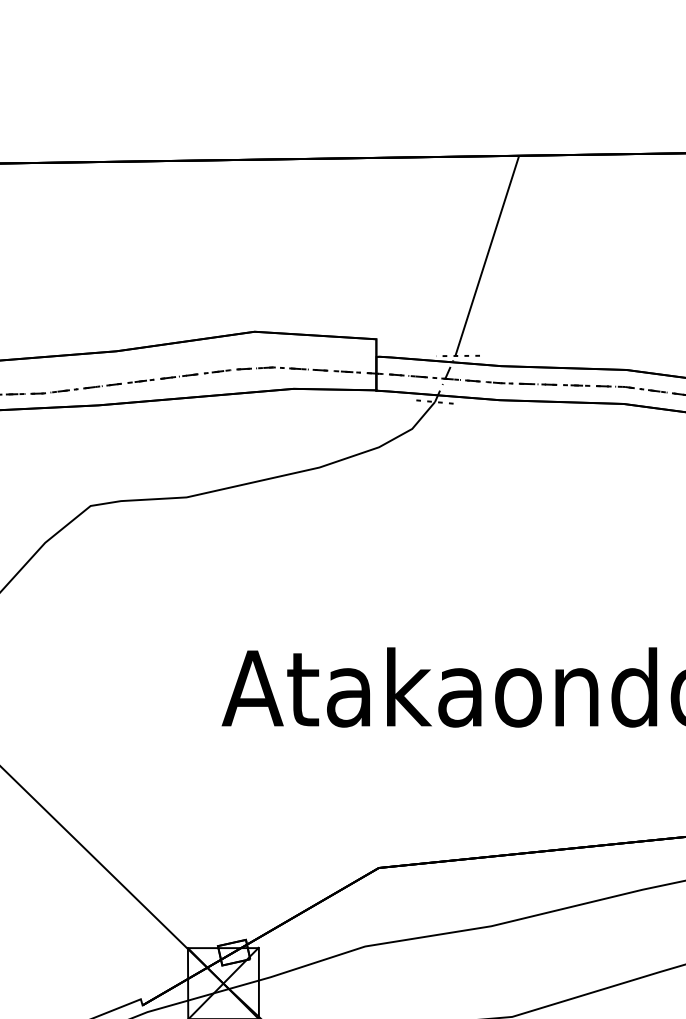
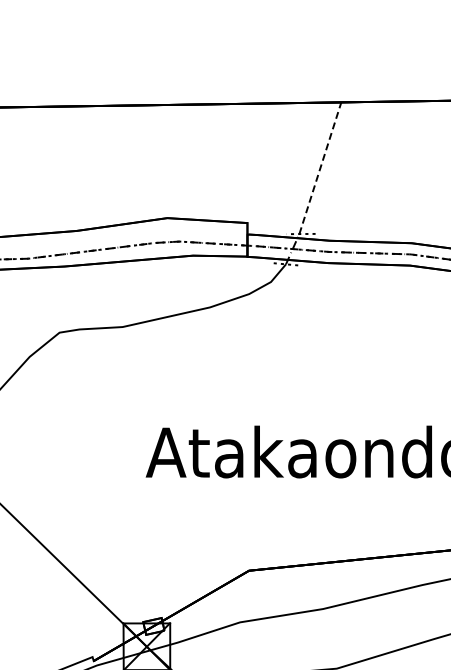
line: (487, 254) -> (320, 167), solid -> dashed

